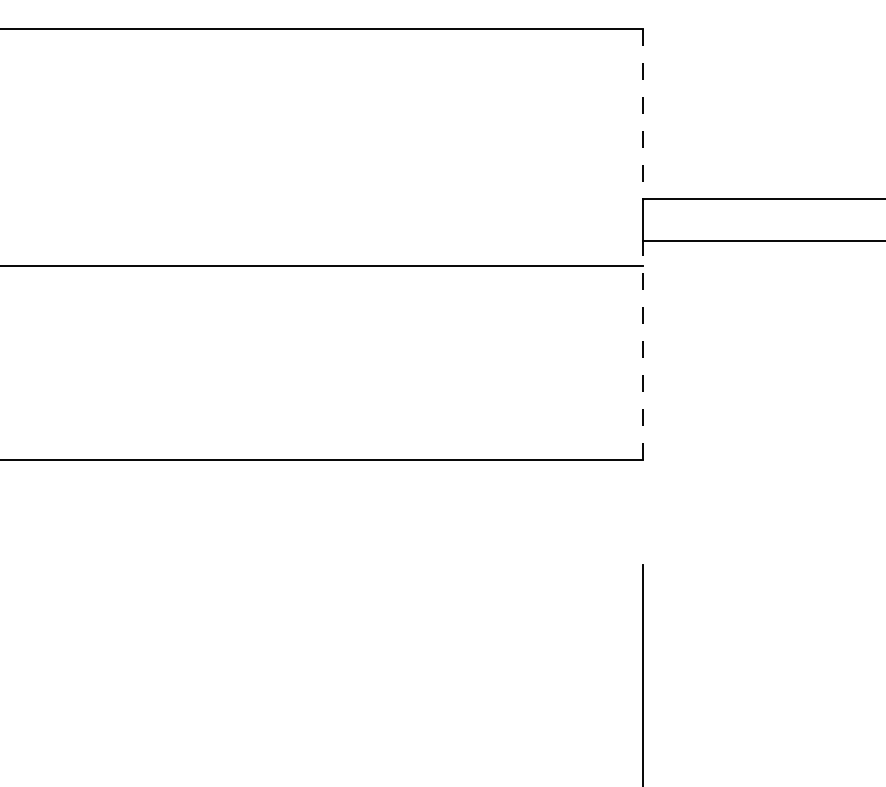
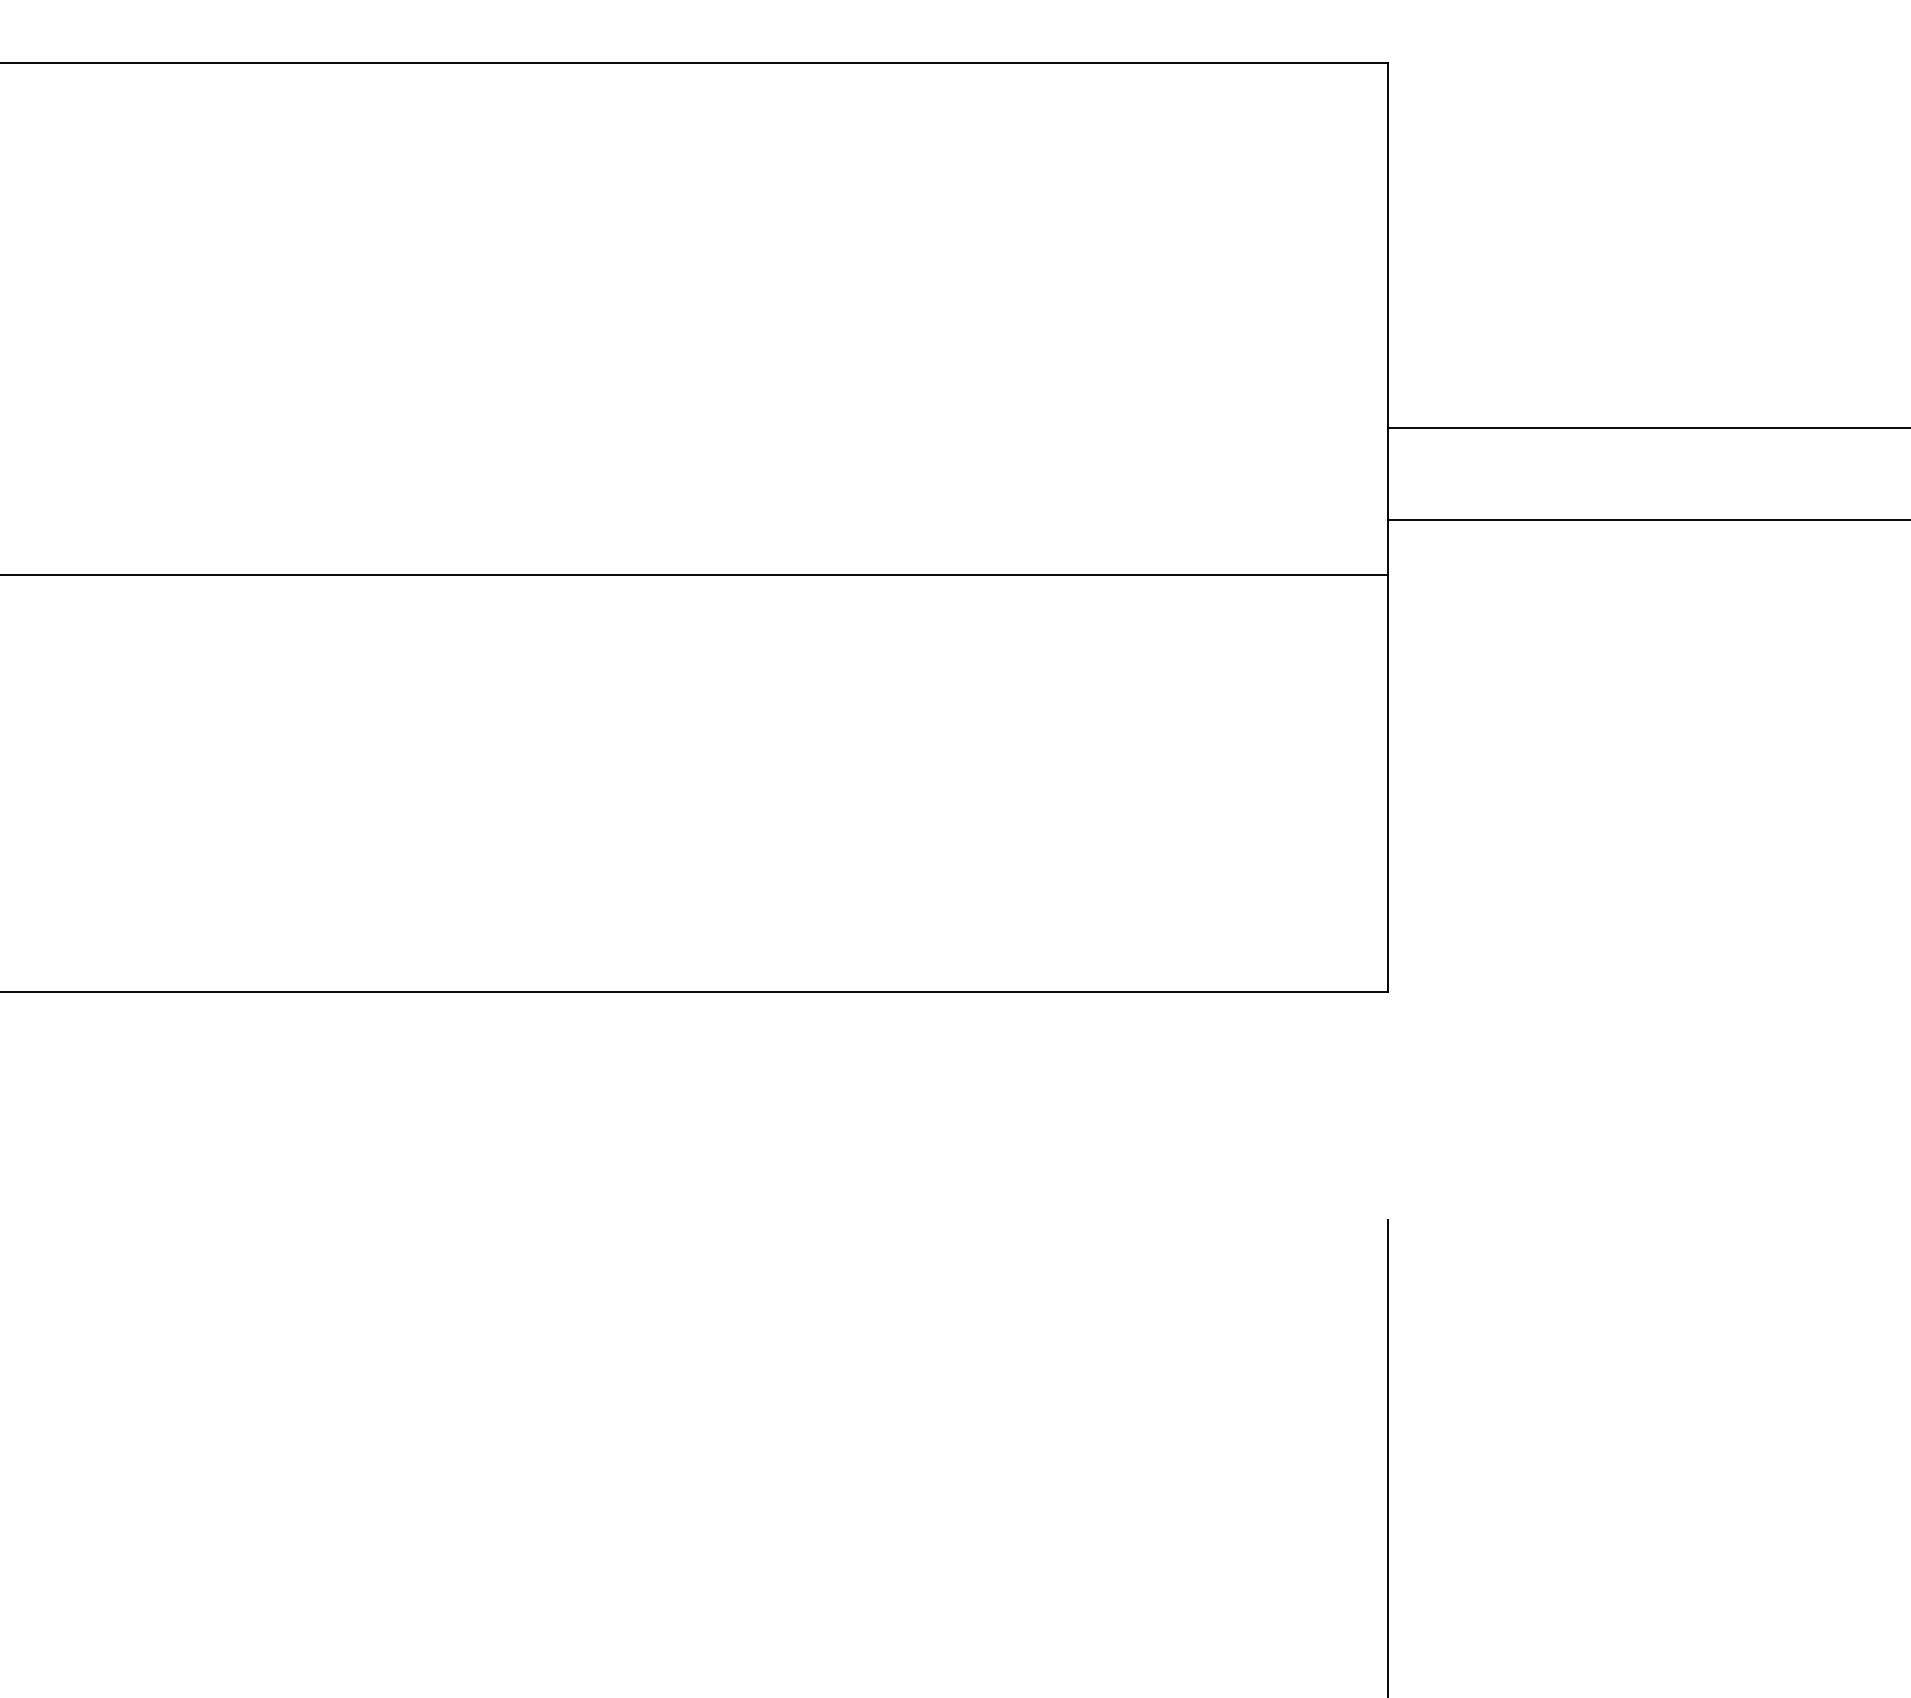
line: (643, 113) -> (1388, 244), dashed -> solid
line: (643, 349) -> (1388, 754), dashed -> solid

